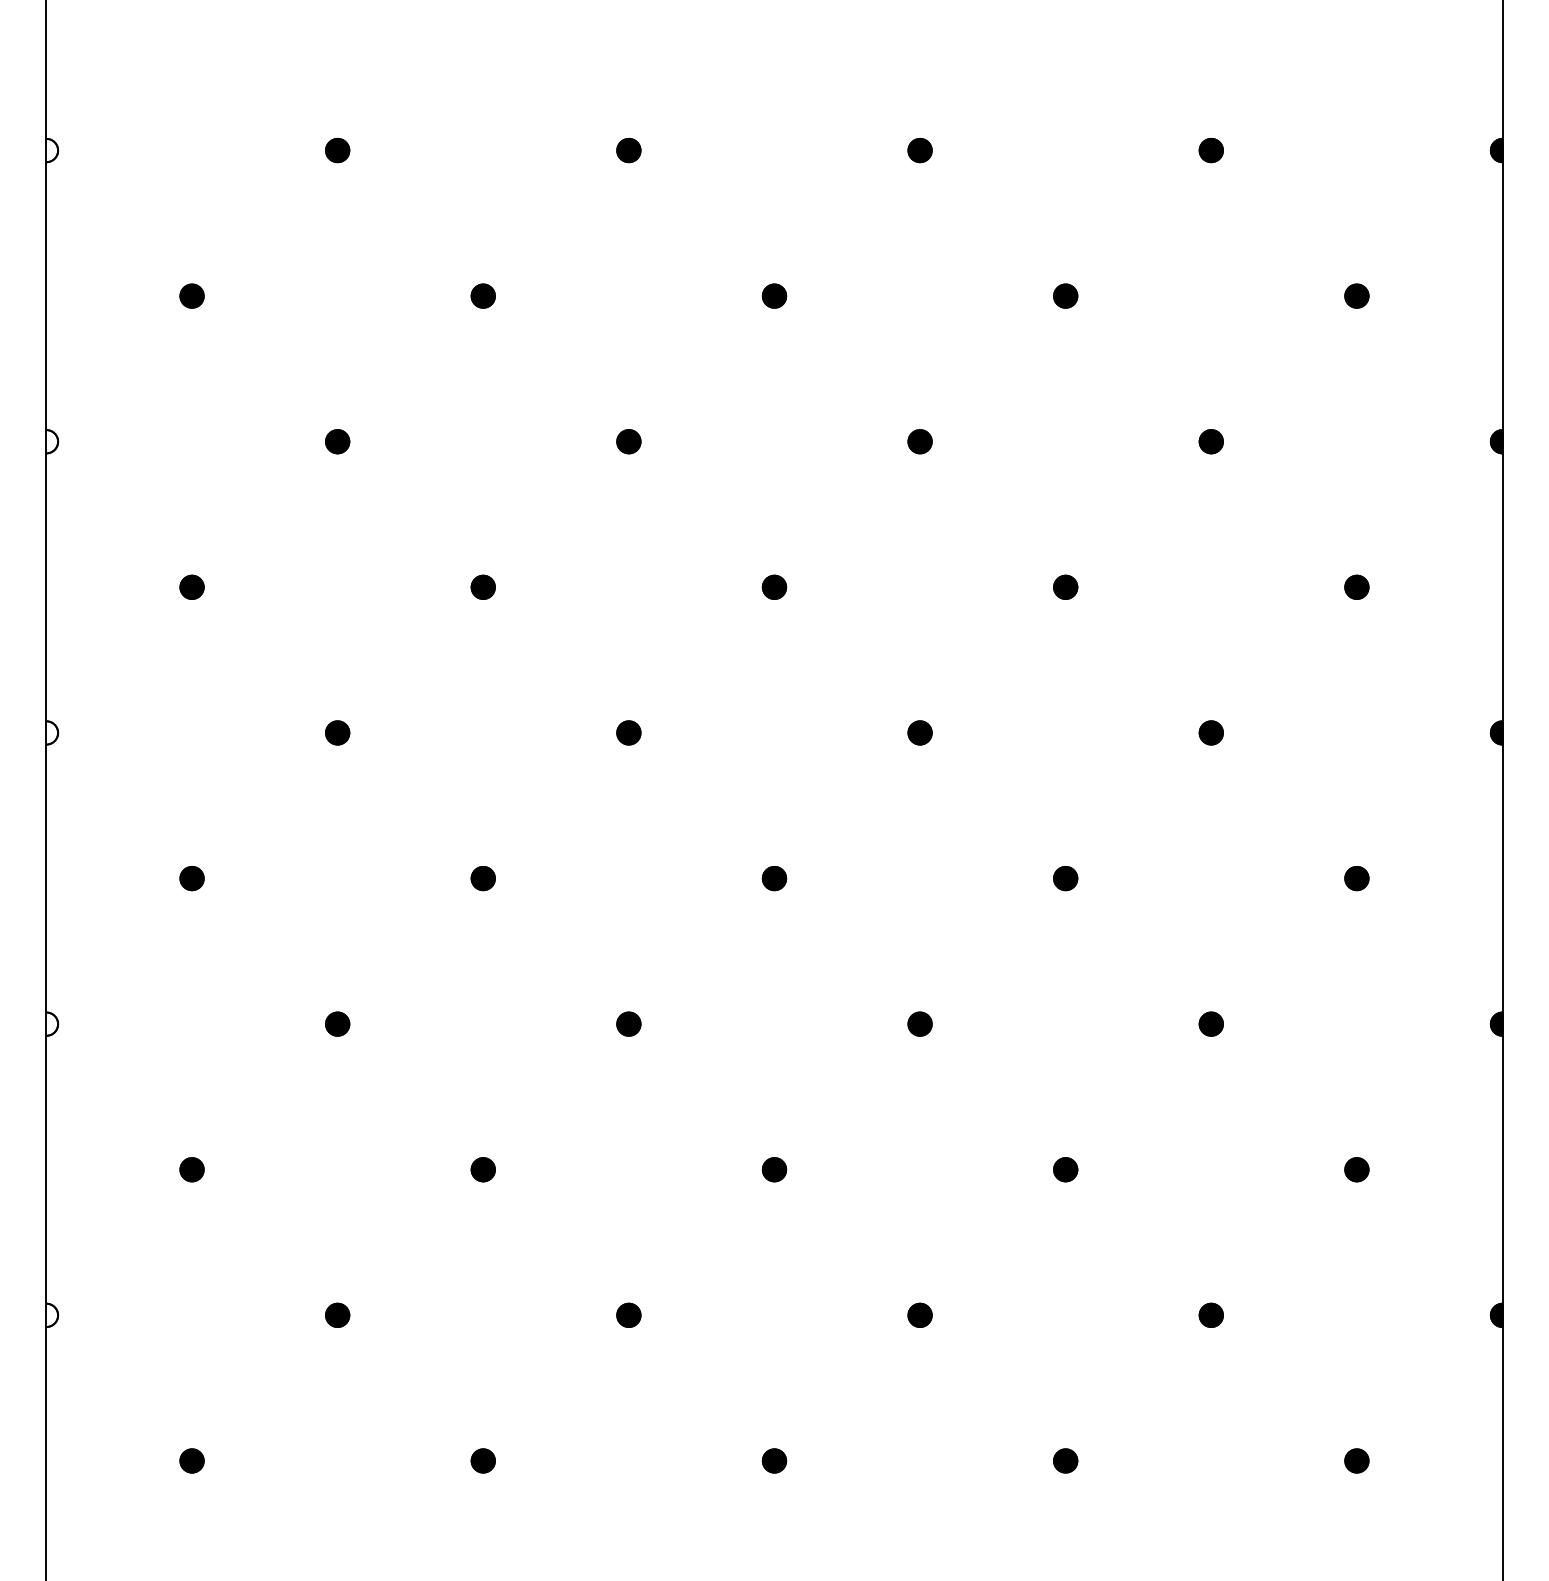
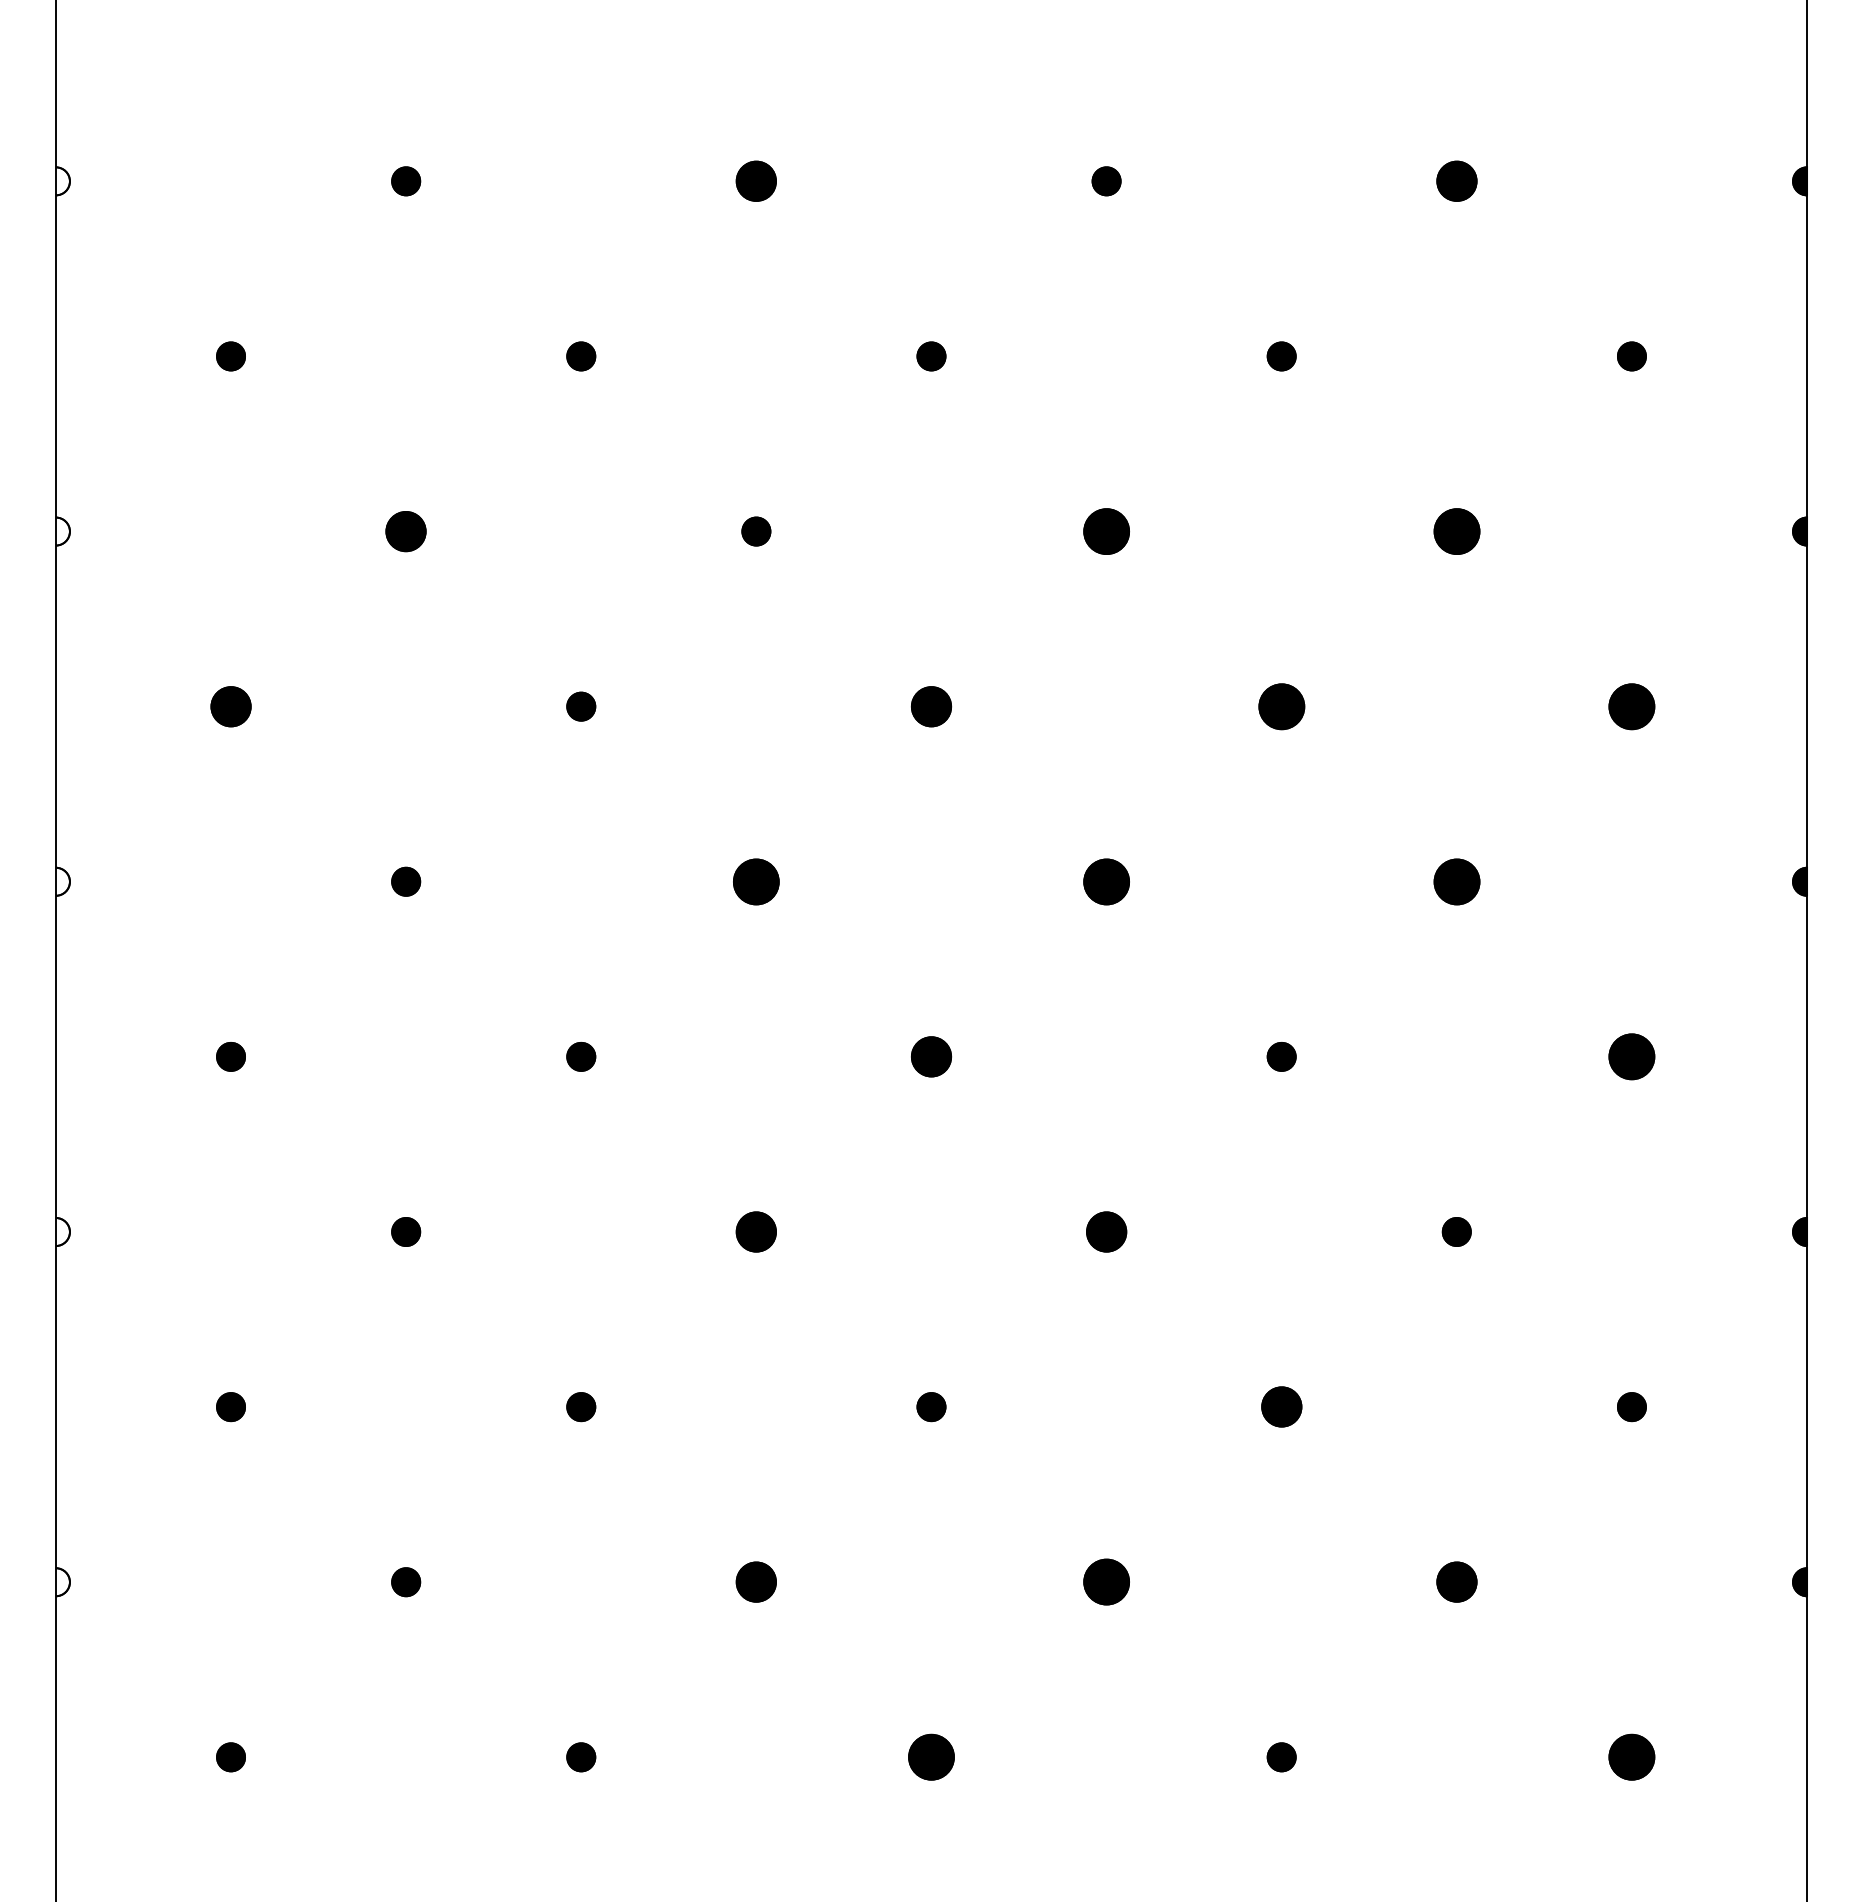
part: (628, 150) -> (756, 181), size x1.4
part: (1211, 150) -> (1456, 181), size x1.4
part: (337, 441) -> (406, 531), size x1.4
part: (920, 441) -> (1106, 531), size x1.6
part: (1211, 441) -> (1456, 531), size x1.6
part: (191, 587) -> (230, 706), size x1.4
part: (774, 587) -> (931, 706), size x1.4
part: (1065, 587) -> (1281, 706), size x1.6
part: (1356, 587) -> (1631, 706), size x1.6
part: (628, 732) -> (756, 881), size x1.6
part: (920, 732) -> (1106, 881), size x1.6
part: (1211, 732) -> (1456, 881), size x1.6
part: (774, 878) -> (931, 1056), size x1.4
part: (1356, 878) -> (1631, 1056), size x1.6
part: (628, 1023) -> (756, 1231), size x1.4
part: (920, 1023) -> (1106, 1231), size x1.4
part: (1065, 1170) -> (1281, 1407), size x1.4
part: (628, 1315) -> (756, 1582), size x1.4
part: (920, 1315) -> (1106, 1582), size x1.6
part: (1211, 1315) -> (1456, 1582), size x1.4
part: (774, 1461) -> (931, 1757), size x1.6
part: (1356, 1461) -> (1631, 1757), size x1.6

